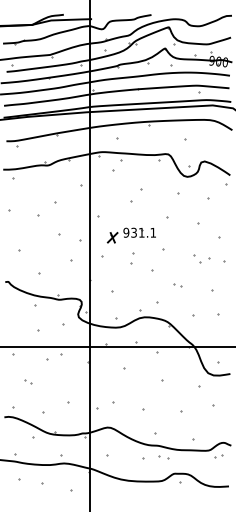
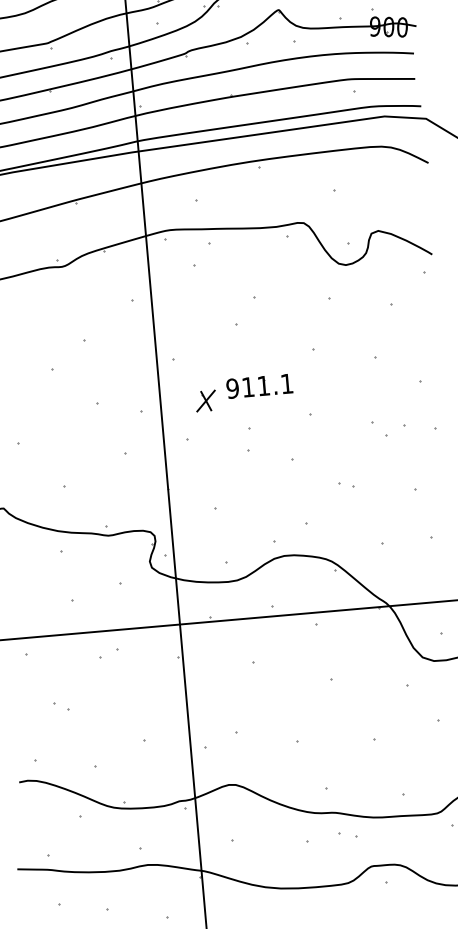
text: (133, 232) -> (247, 386), 931.1 -> 911.1
part: (54, 357) -> (109, 652), size x0.62

